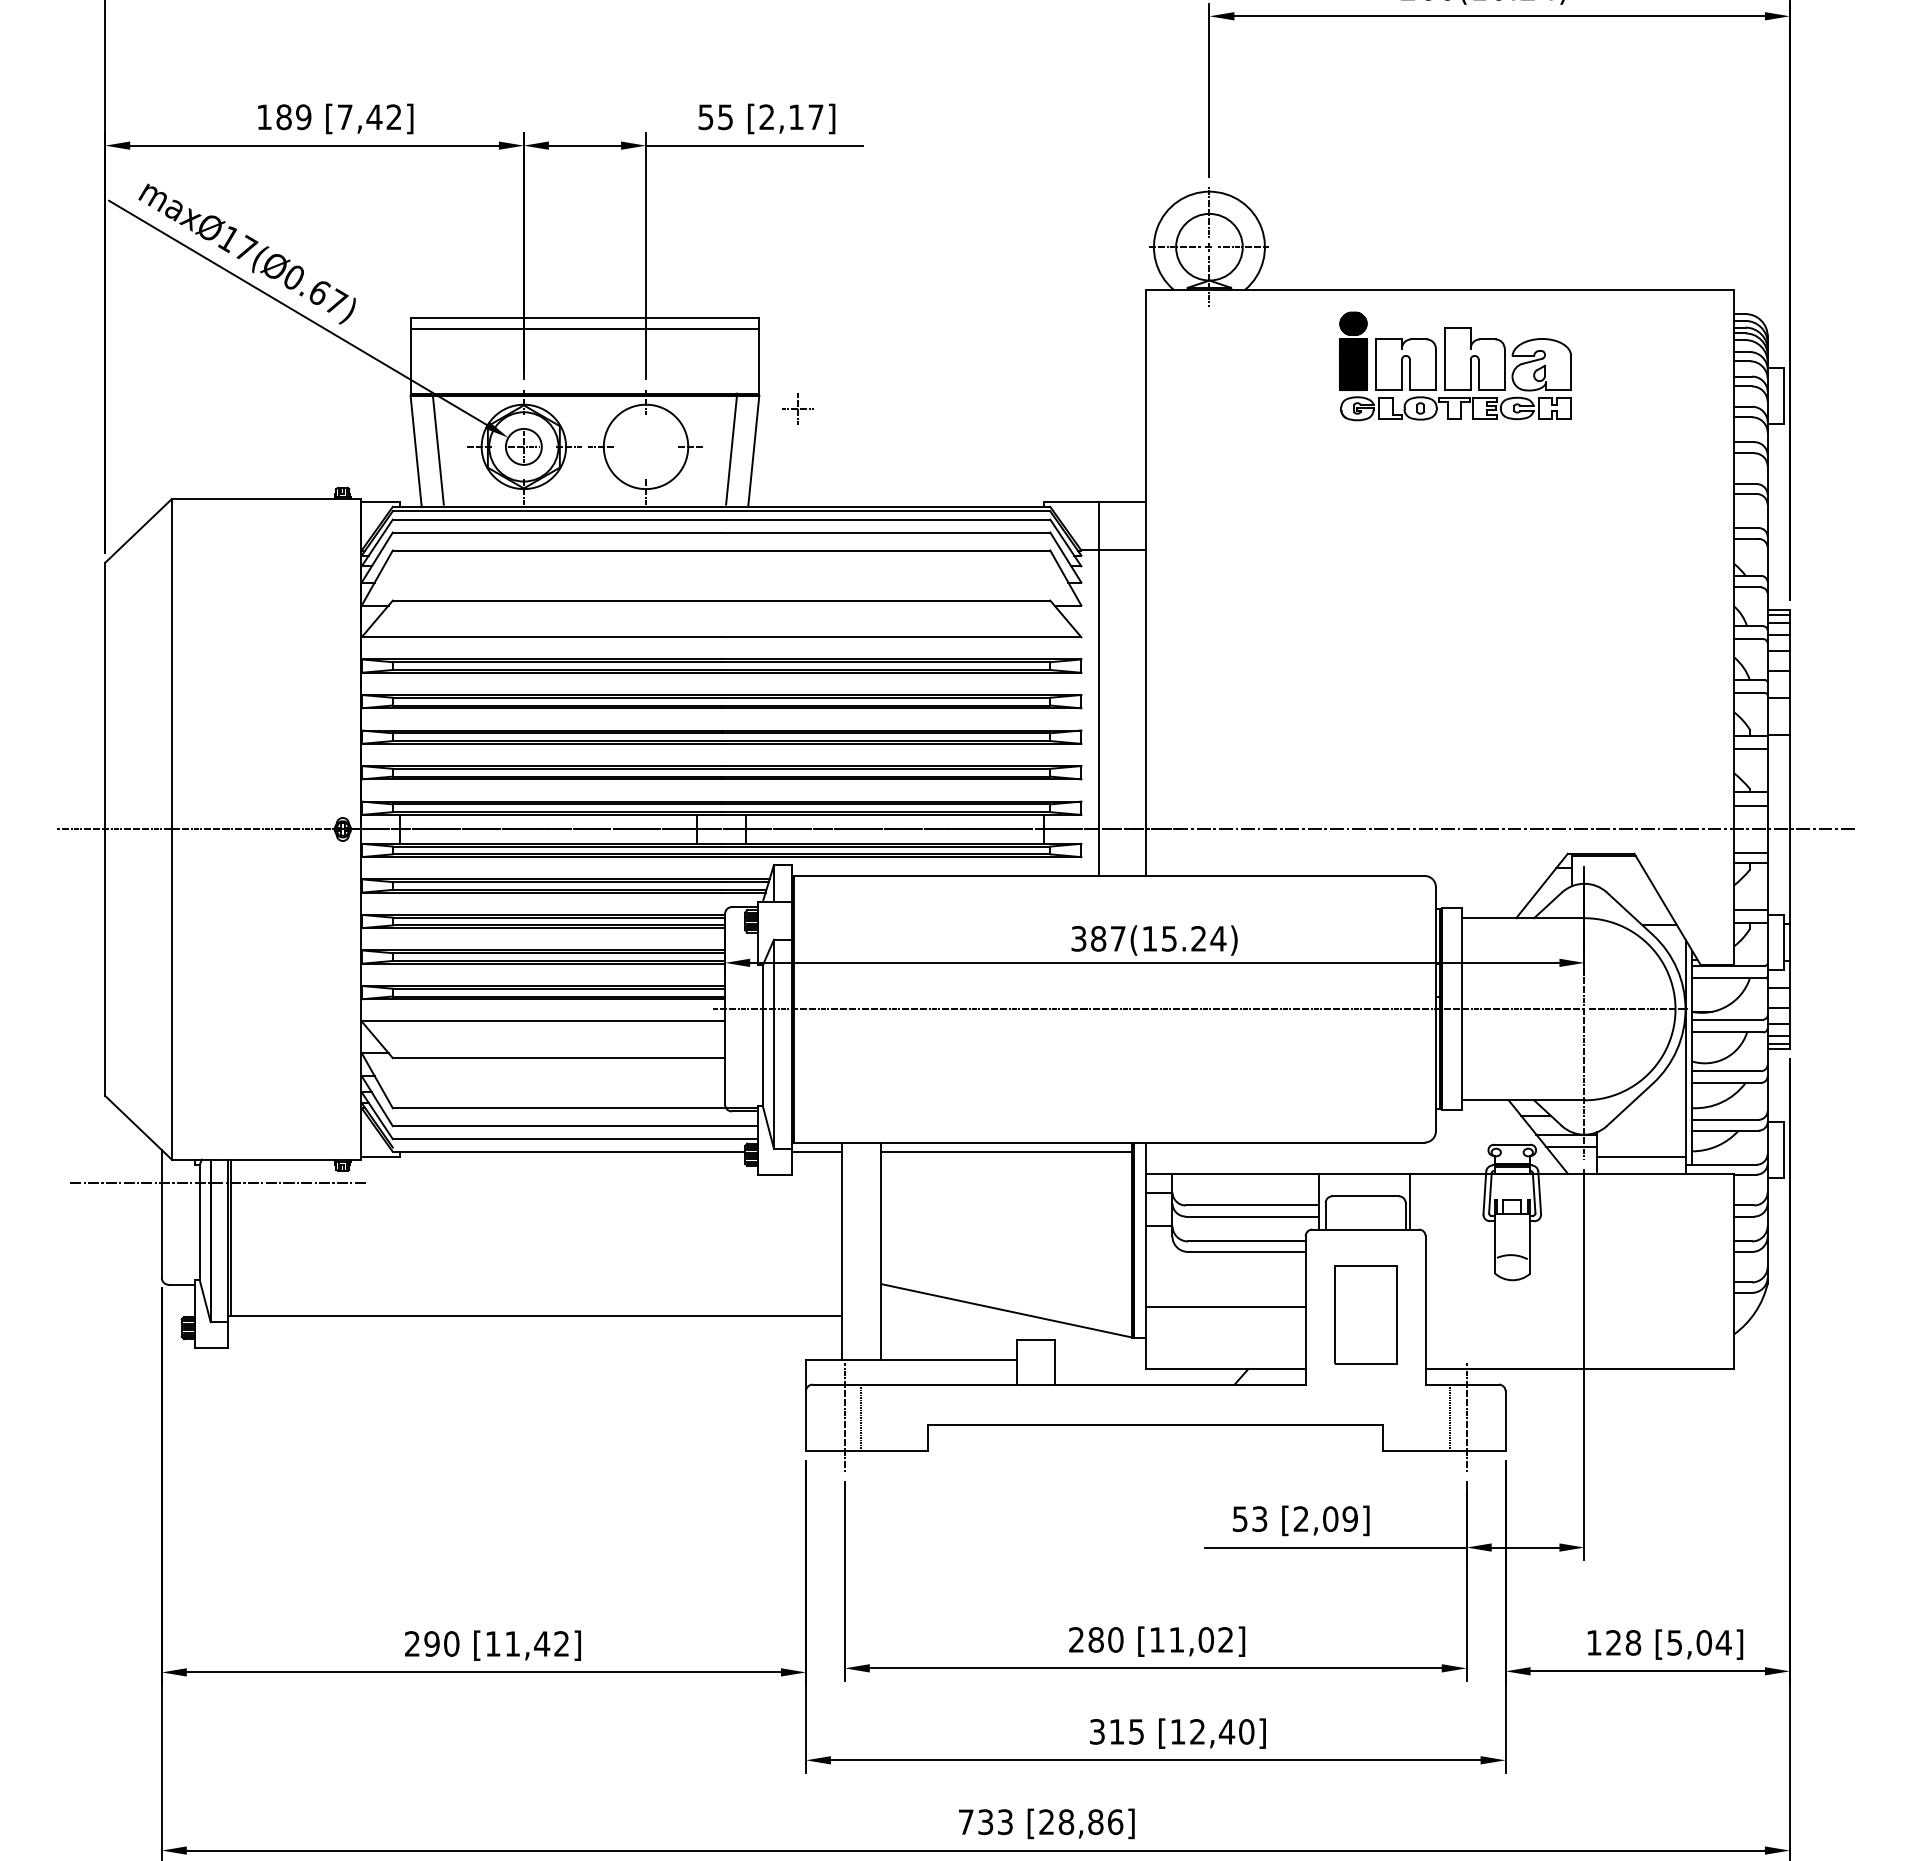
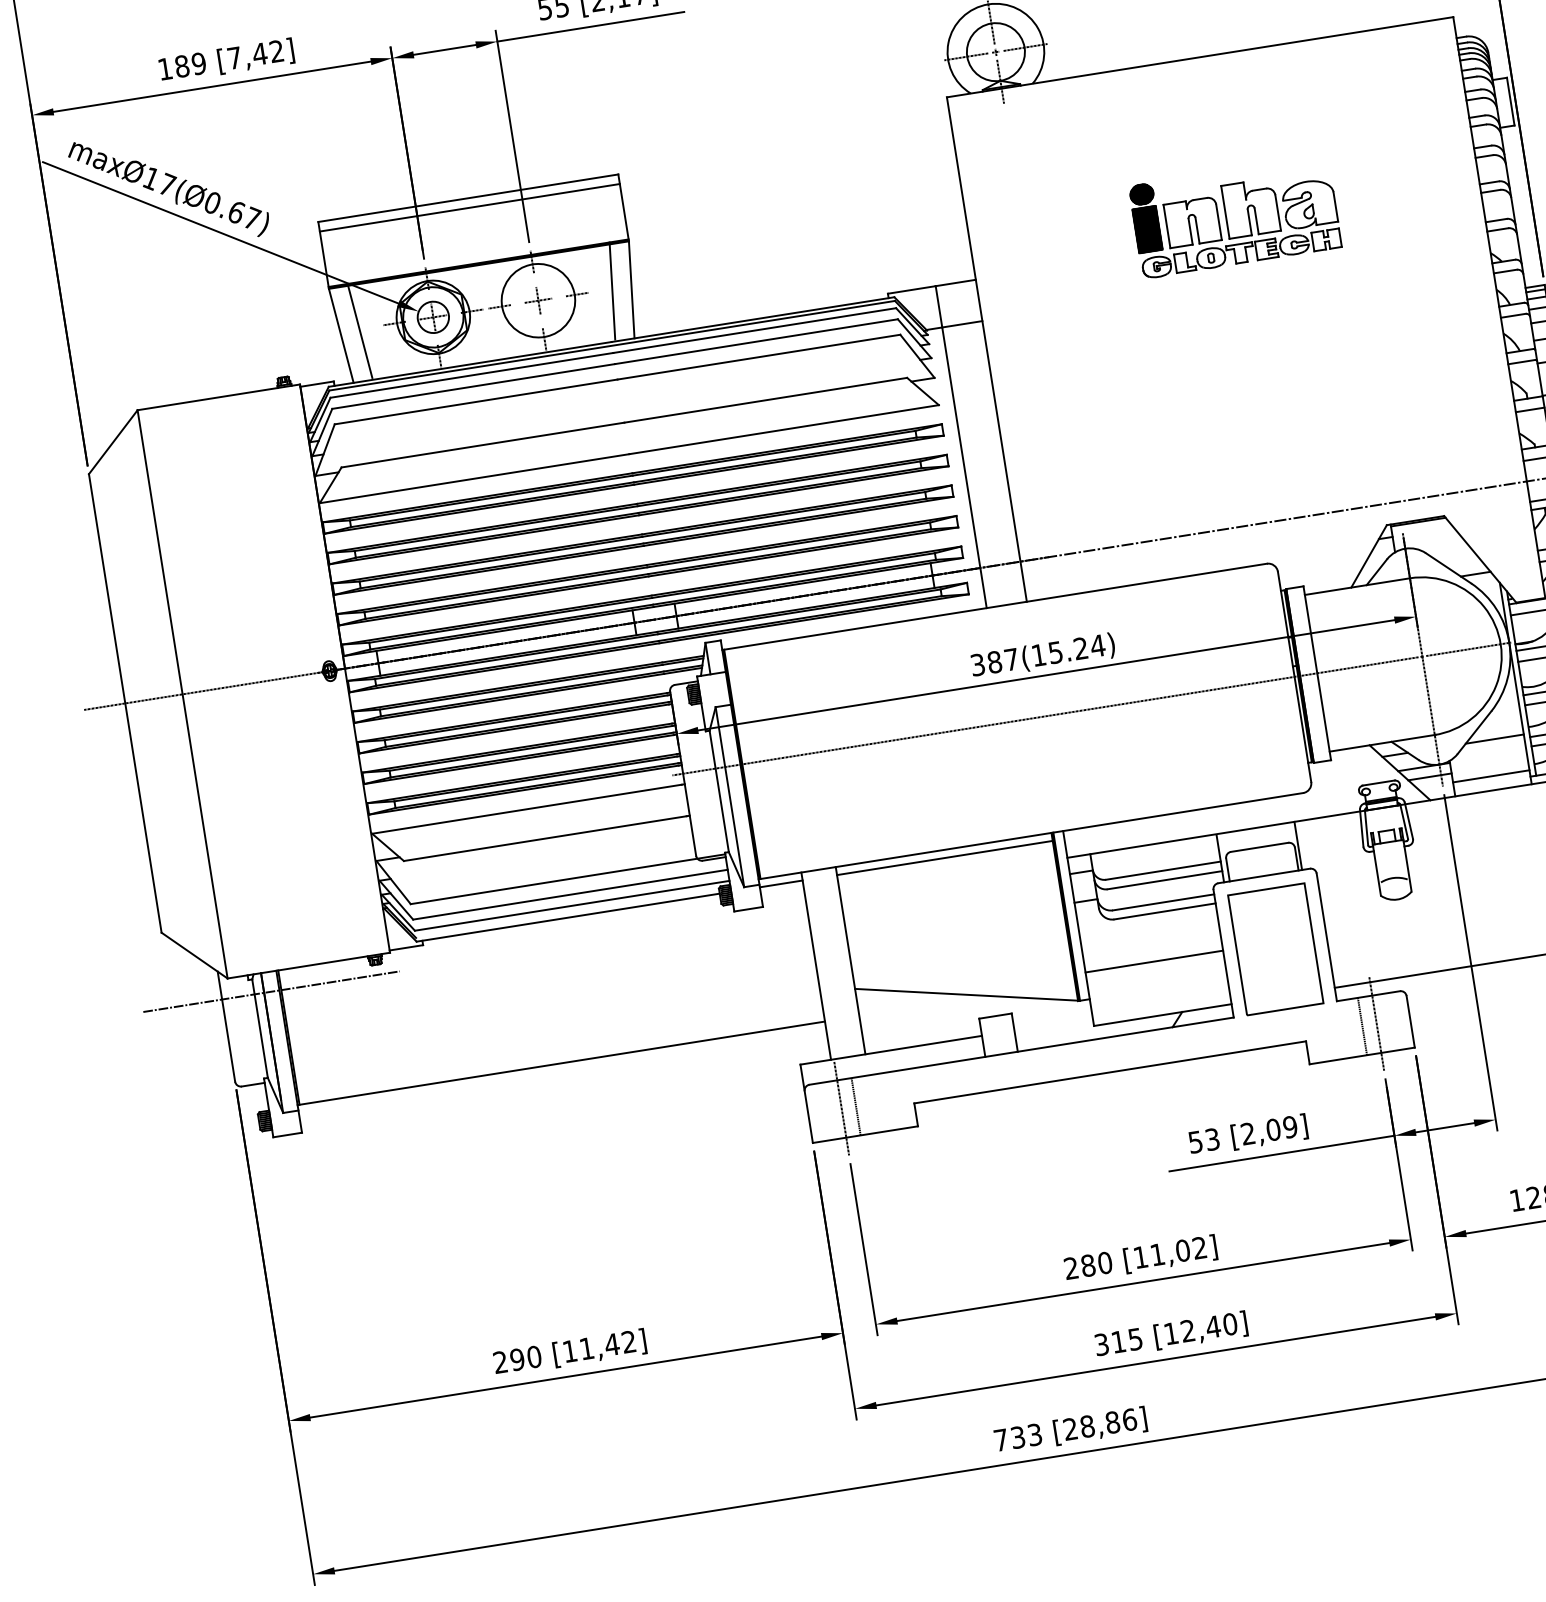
part: (1455, 366) -> (1235, 217), moved
part: (797, 408) -> (537, 300), moved
line: (1651, 1115) -> (1494, 738), added
part: (1365, 1314) -> (1275, 949), size x1.43

